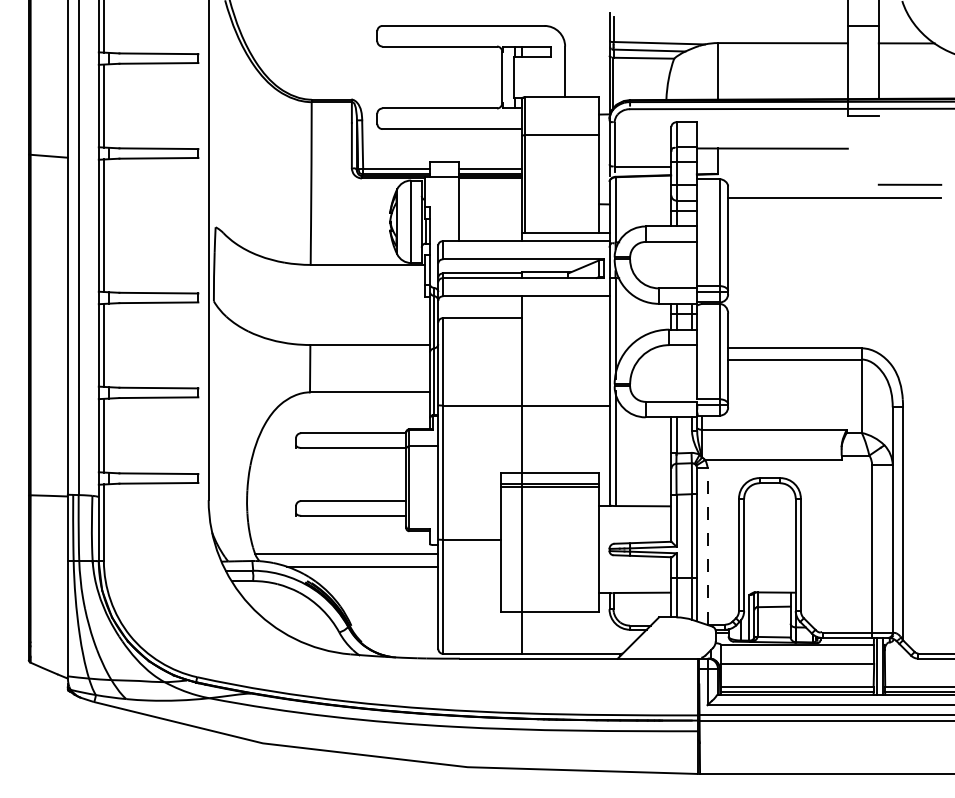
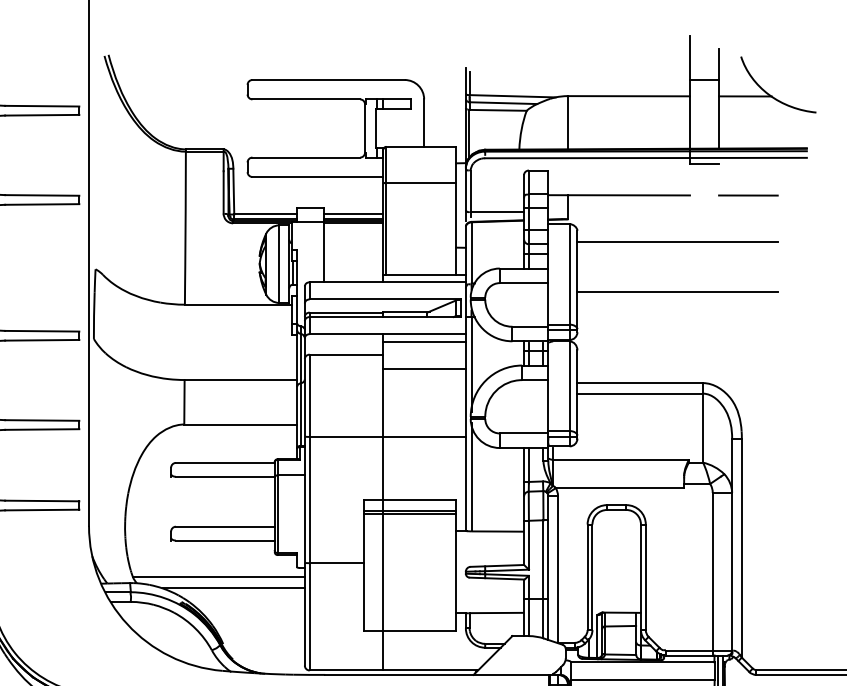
line: (909, 184) -> (747, 195), moved
line: (834, 251) -> (677, 292), added
line: (565, 304) -> (424, 341), added
line: (565, 332) -> (424, 368), added
line: (707, 546) -> (558, 569), dashed -> solid

